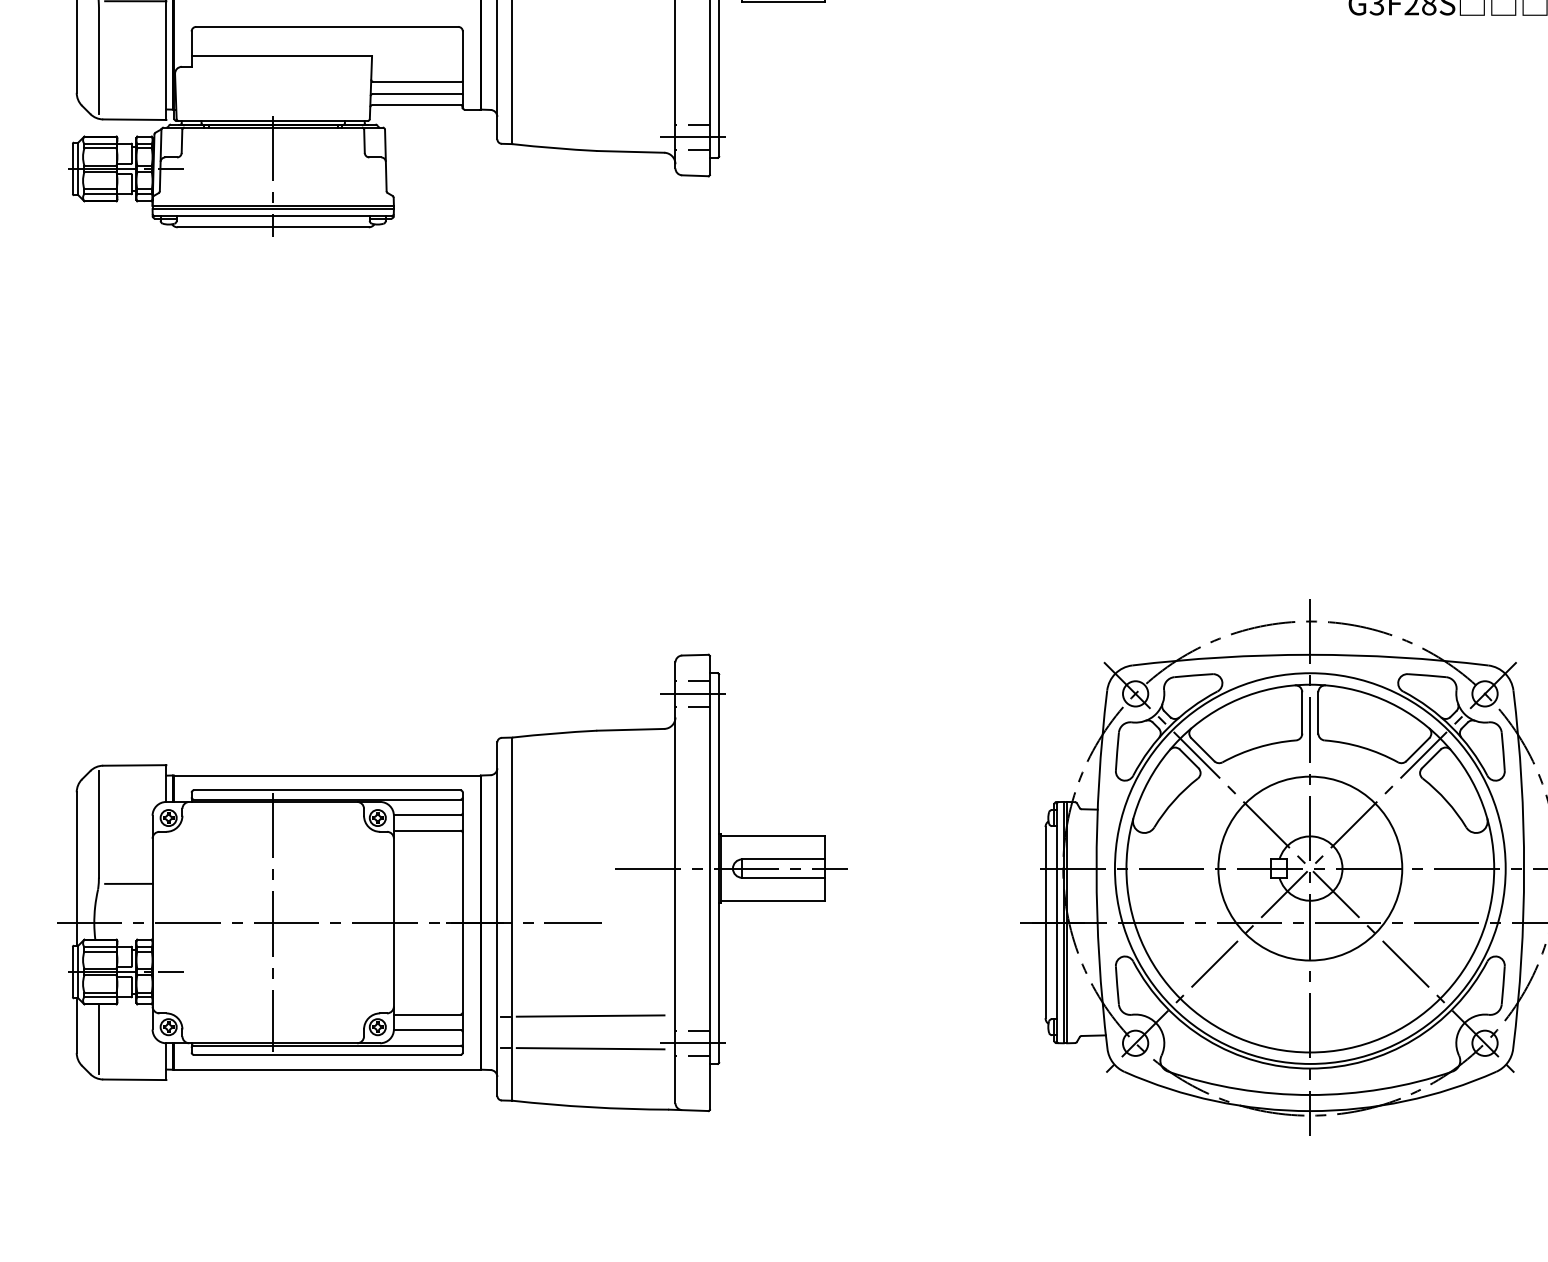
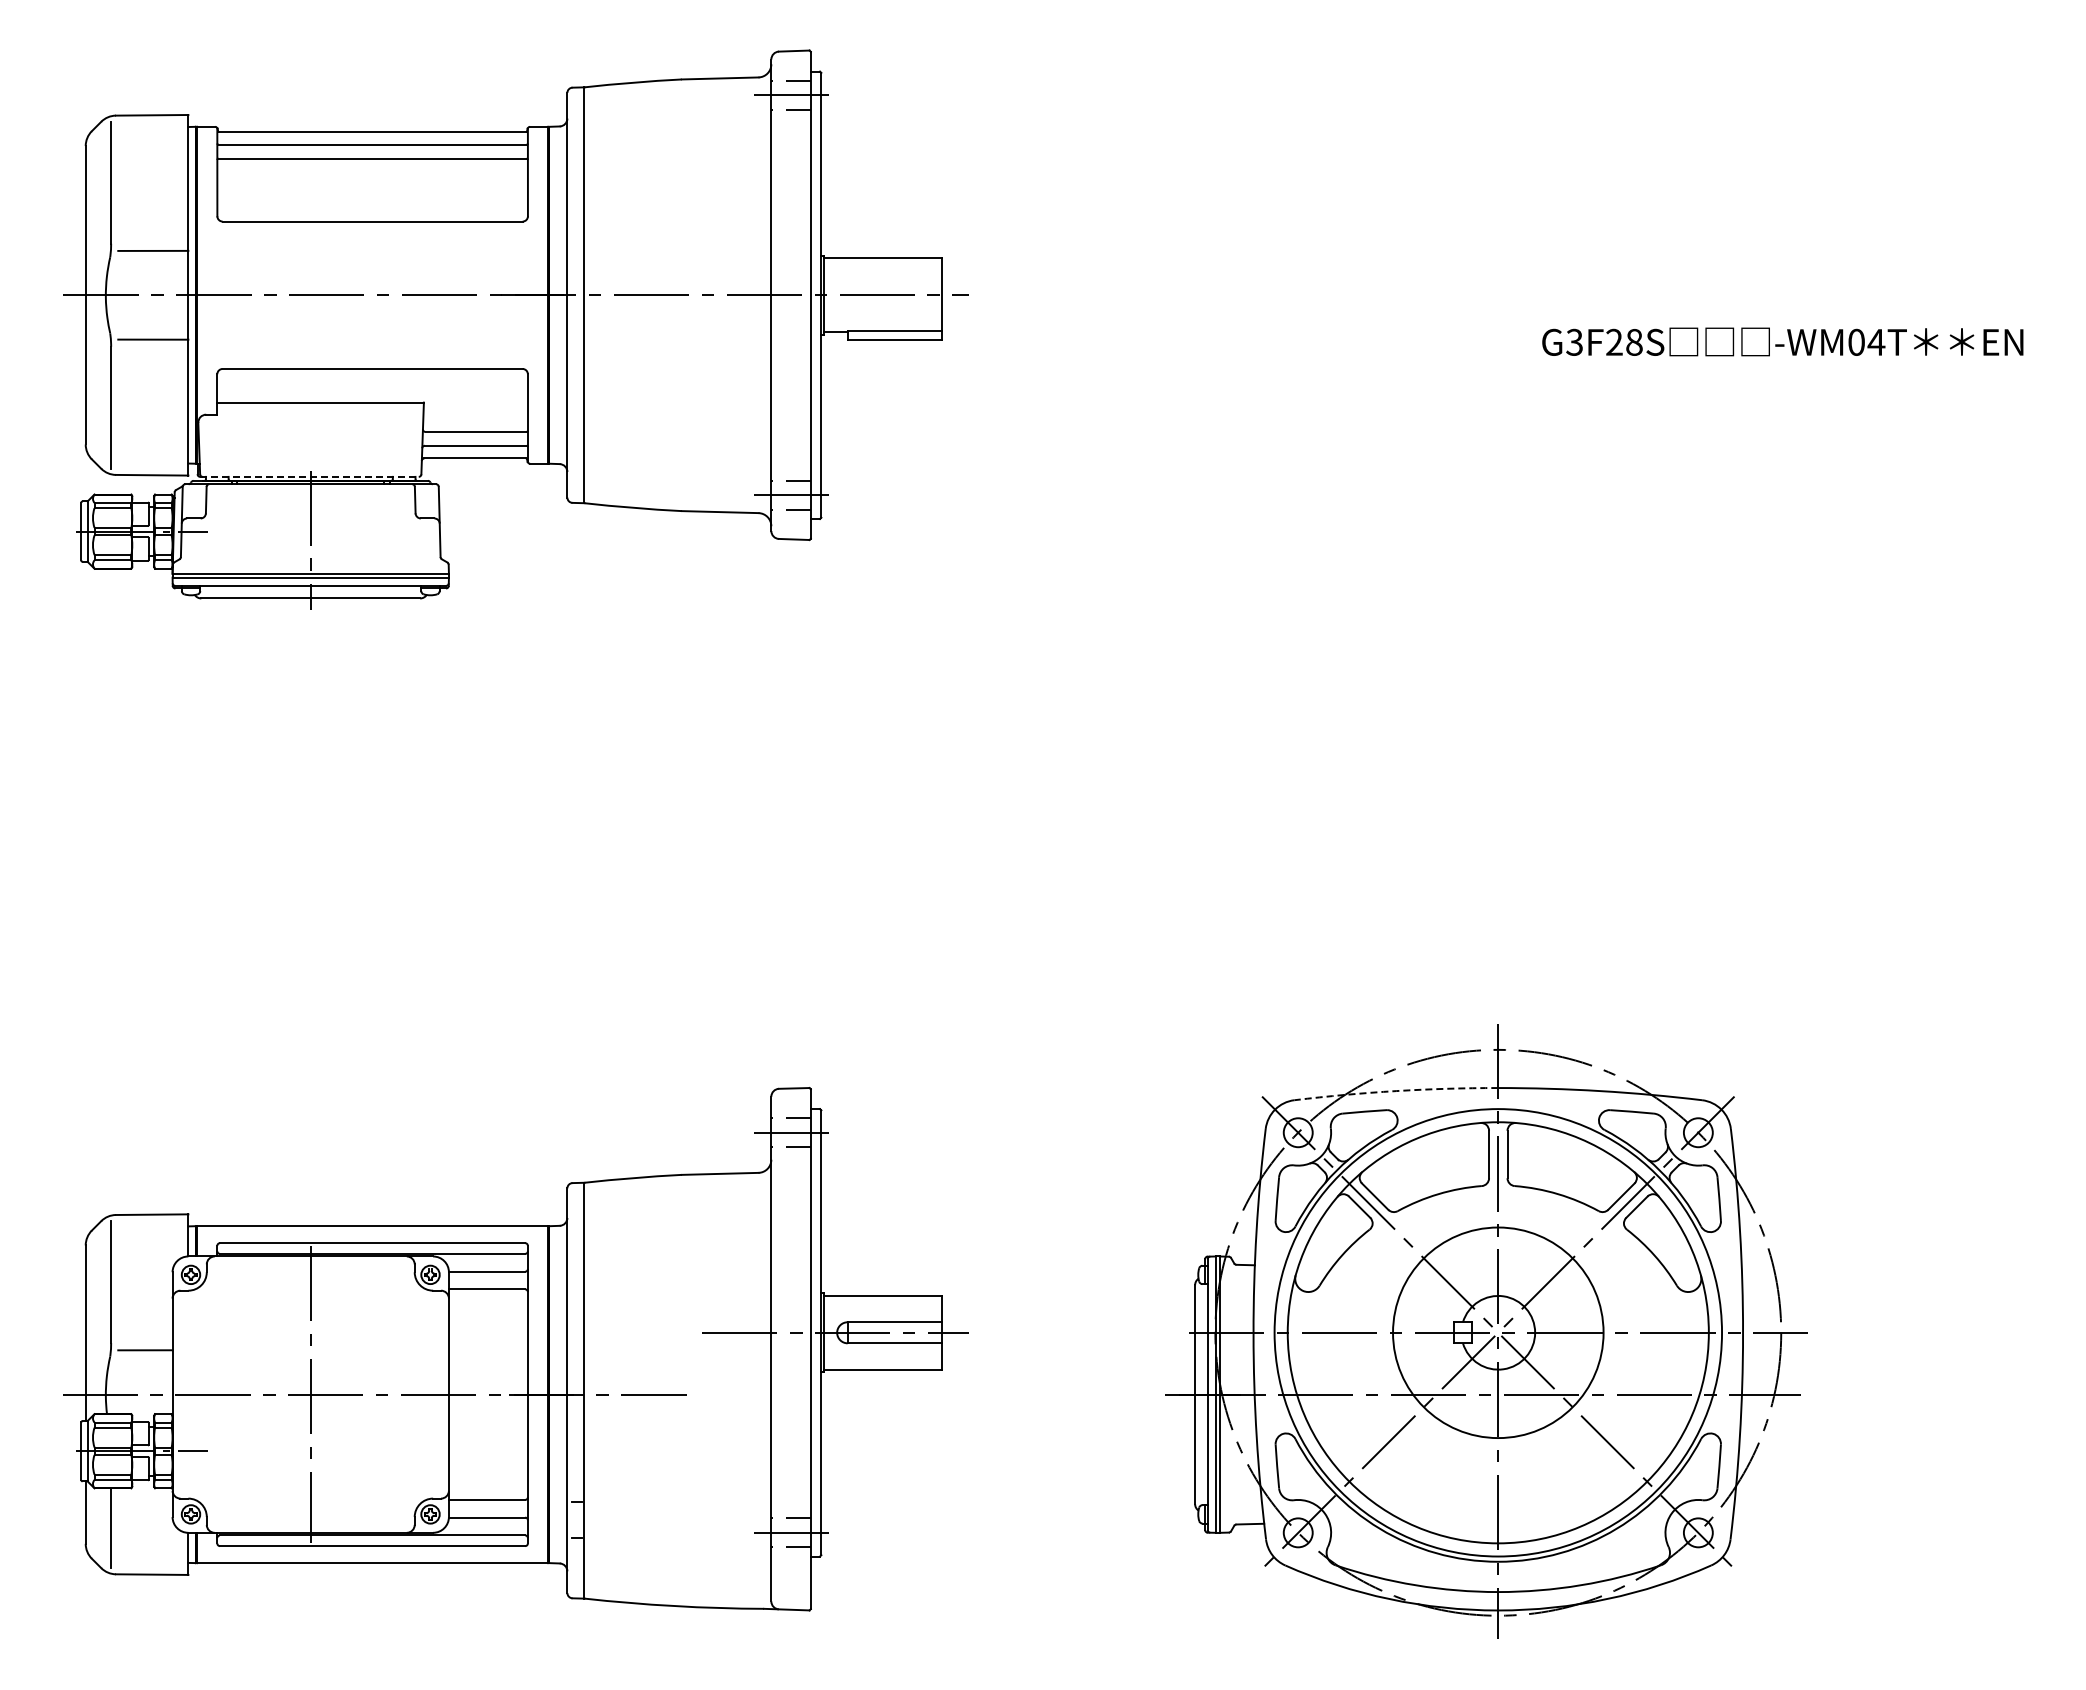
line: (272, 120) -> (309, 476), solid -> dashed
arc: (1221, 657) -> (1396, 1091), solid -> dashed
line: (590, 1015) -> (673, 1501), removed
line: (590, 1048) -> (673, 1538), removed

